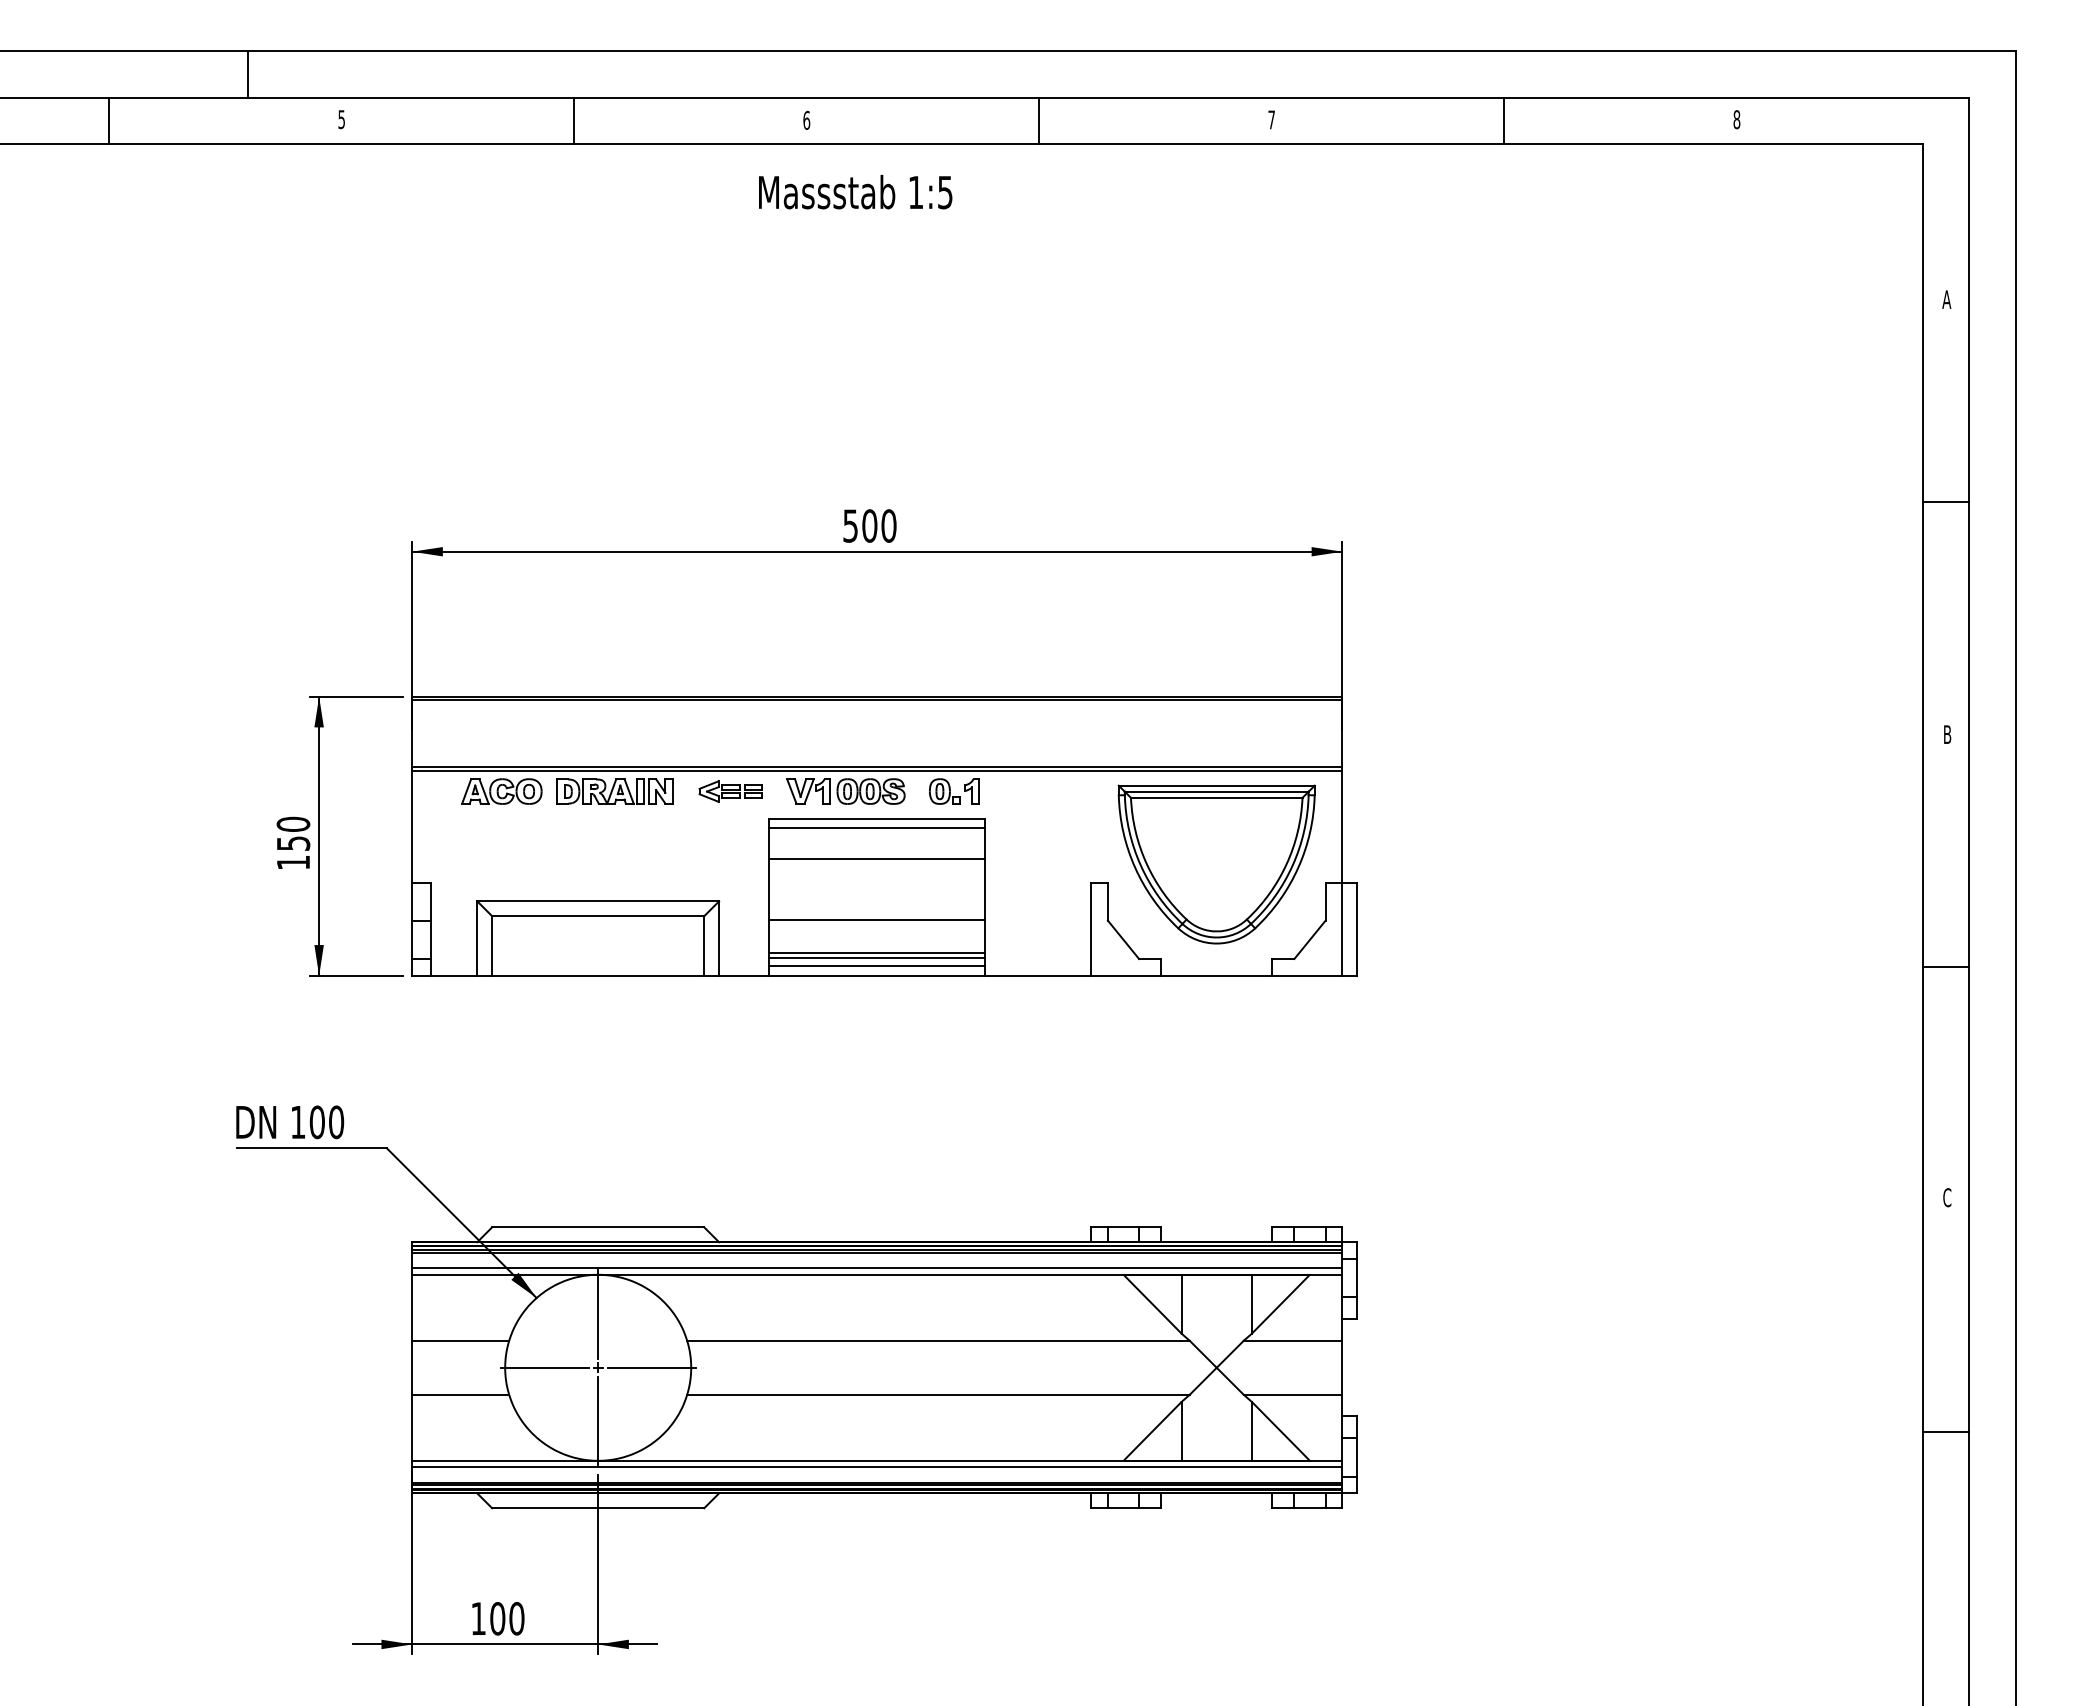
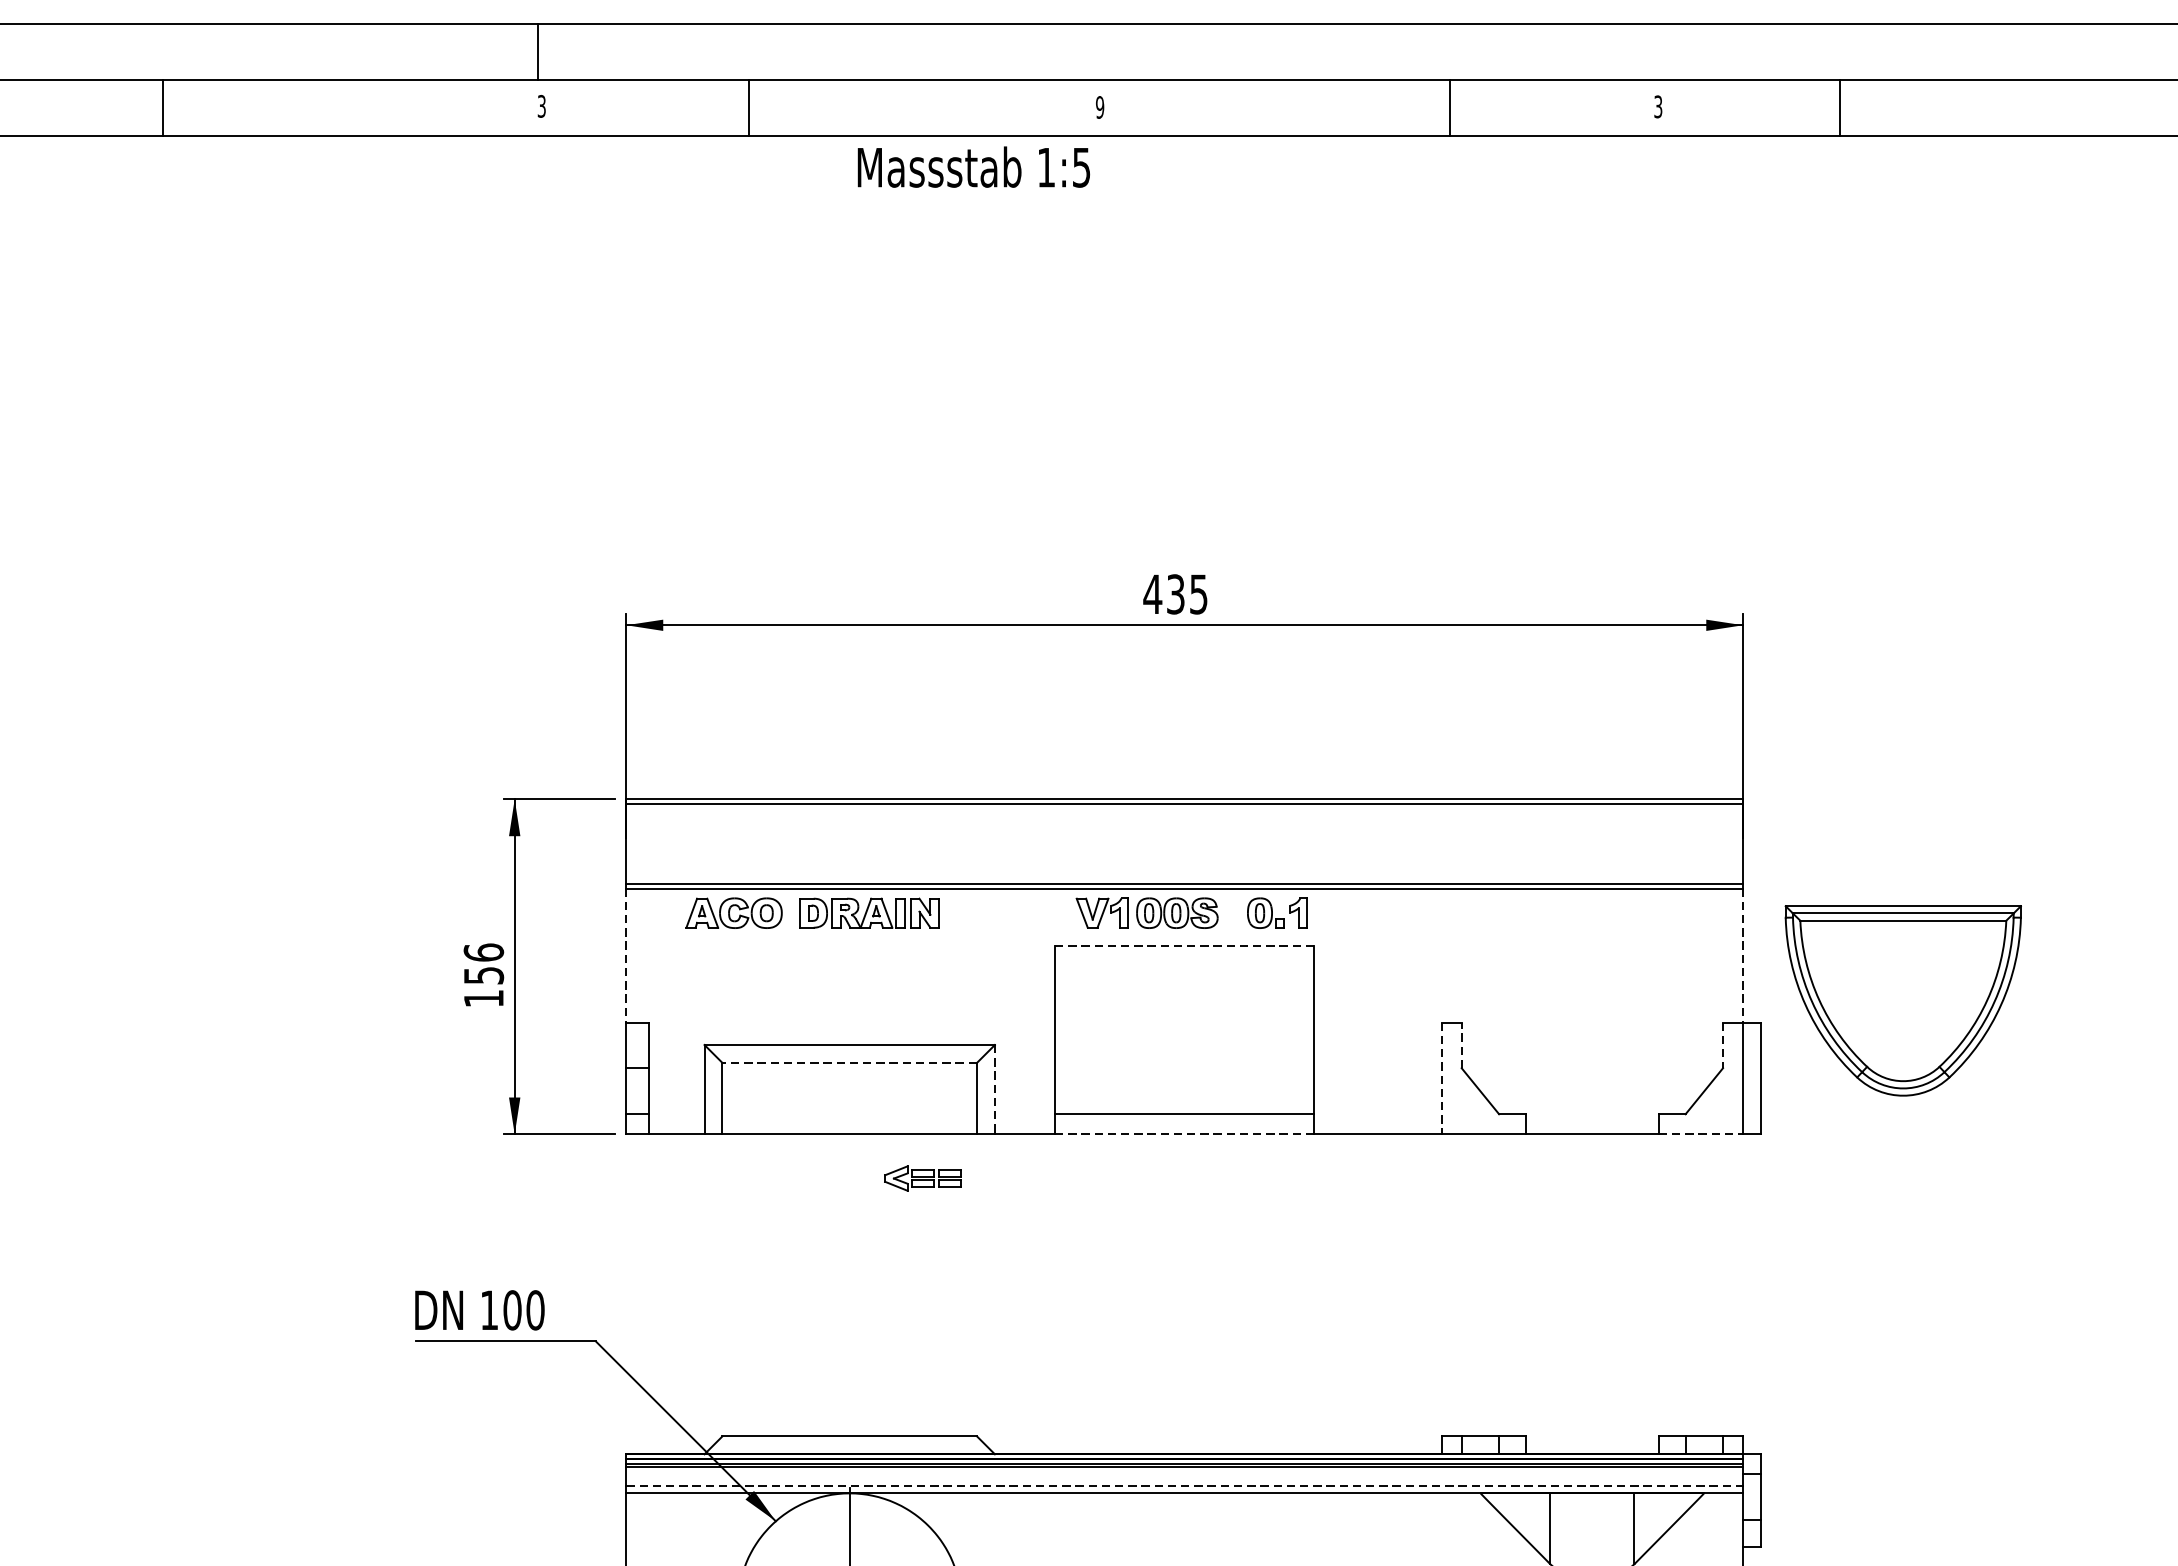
line: (248, 74) -> (537, 52), moved
text: (341, 119) -> (541, 106), 5 -> 3
text: (806, 119) -> (1099, 106), 6 -> 9
text: (1271, 119) -> (1658, 106), 7 -> 3
line: (108, 120) -> (162, 107), moved
line: (573, 120) -> (748, 107), moved
line: (1039, 120) -> (1450, 107), moved
line: (1504, 120) -> (1840, 107), moved
text: (855, 192) -> (973, 167), moved
text: (869, 525) -> (1175, 593), 500 -> 435
part: (730, 791) -> (922, 1178), moved
line: (877, 818) -> (1185, 945), solid -> dashed
text: (293, 823) -> (483, 951), 150 -> 156
line: (412, 826) -> (626, 955), solid -> dashed
line: (1342, 826) -> (1743, 955), solid -> dashed
line: (877, 827) -> (1185, 956), removed
line: (877, 859) -> (1185, 994), removed
part: (1216, 864) -> (1903, 1000), moved
line: (1107, 901) -> (1461, 1045), solid -> dashed
line: (1325, 901) -> (1722, 1045), solid -> dashed
line: (597, 916) -> (848, 1063), solid -> dashed
line: (877, 919) -> (1185, 1066), removed
line: (1091, 929) -> (1441, 1078), solid -> dashed
line: (719, 939) -> (995, 1090), solid -> dashed
line: (877, 953) -> (1185, 1107), removed
line: (877, 966) -> (1185, 1123), removed
line: (877, 975) -> (1185, 1134), solid -> dashed
line: (1307, 975) -> (1701, 1134), solid -> dashed
line: (877, 1268) -> (1185, 1485), solid -> dashed

